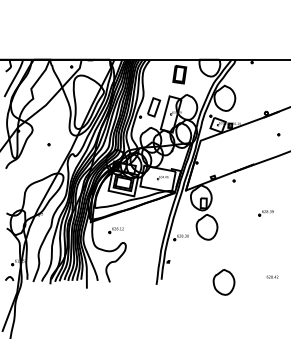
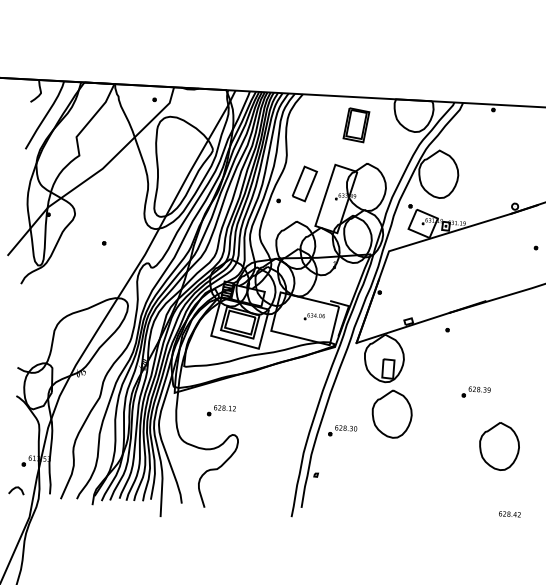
part: (265, 213) -> (475, 392), moved
part: (223, 282) -> (498, 446), moved

